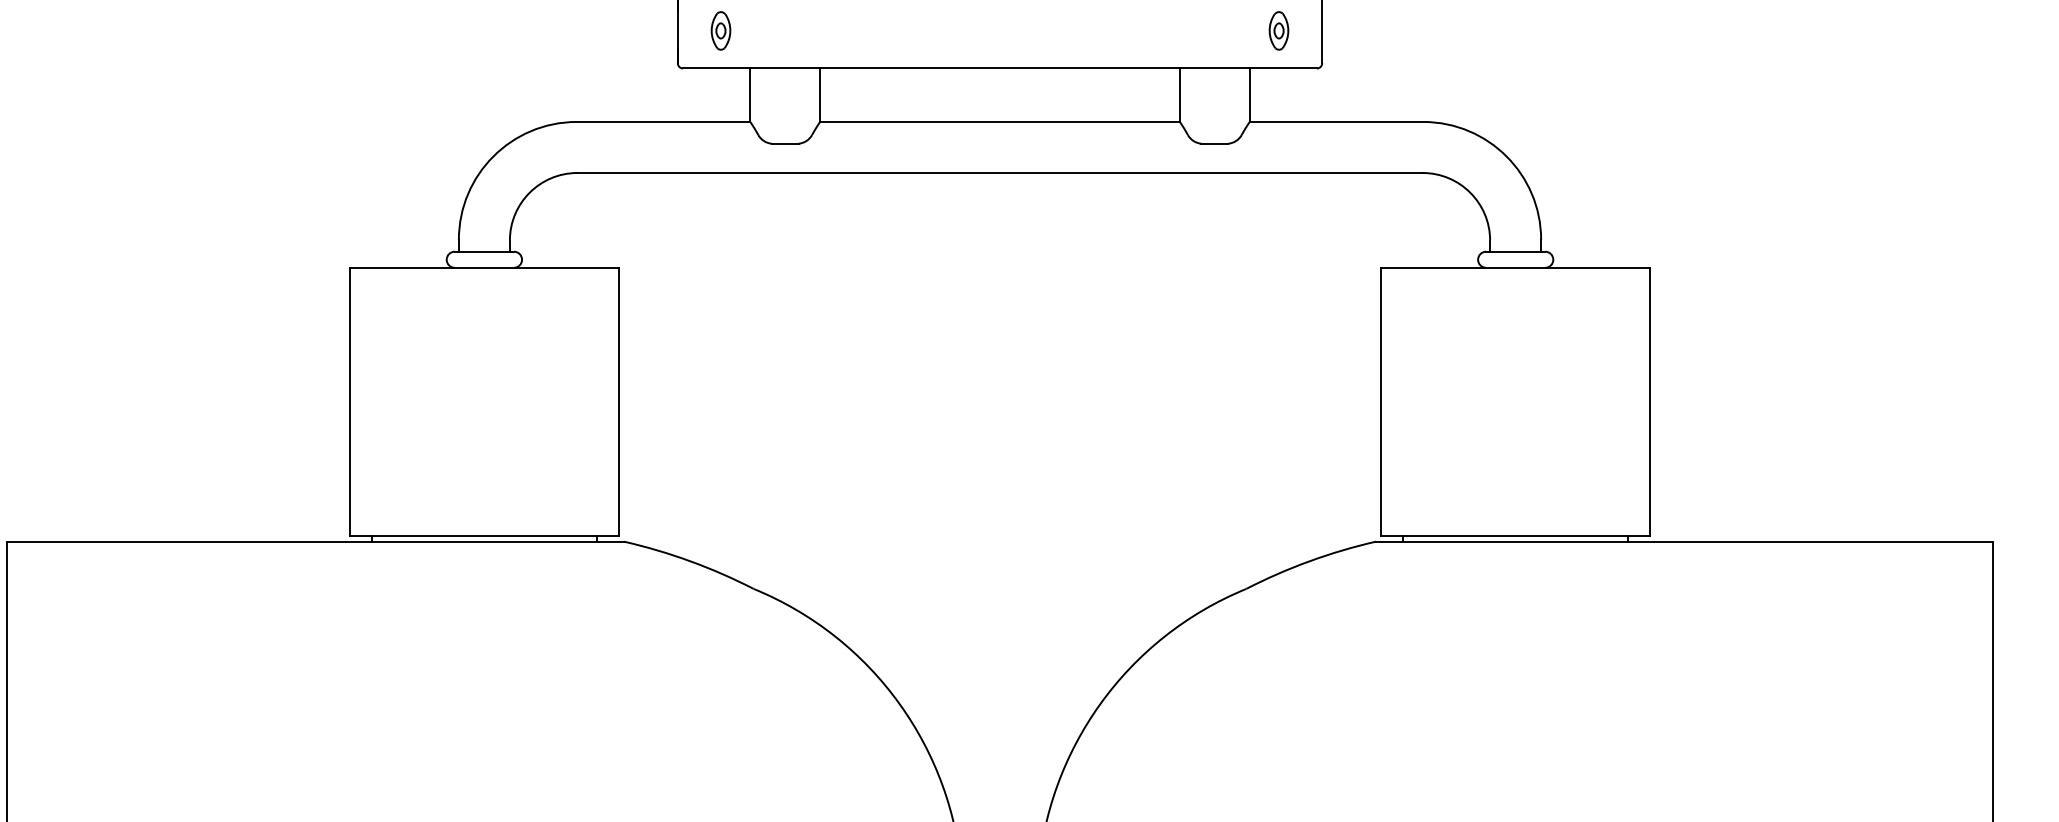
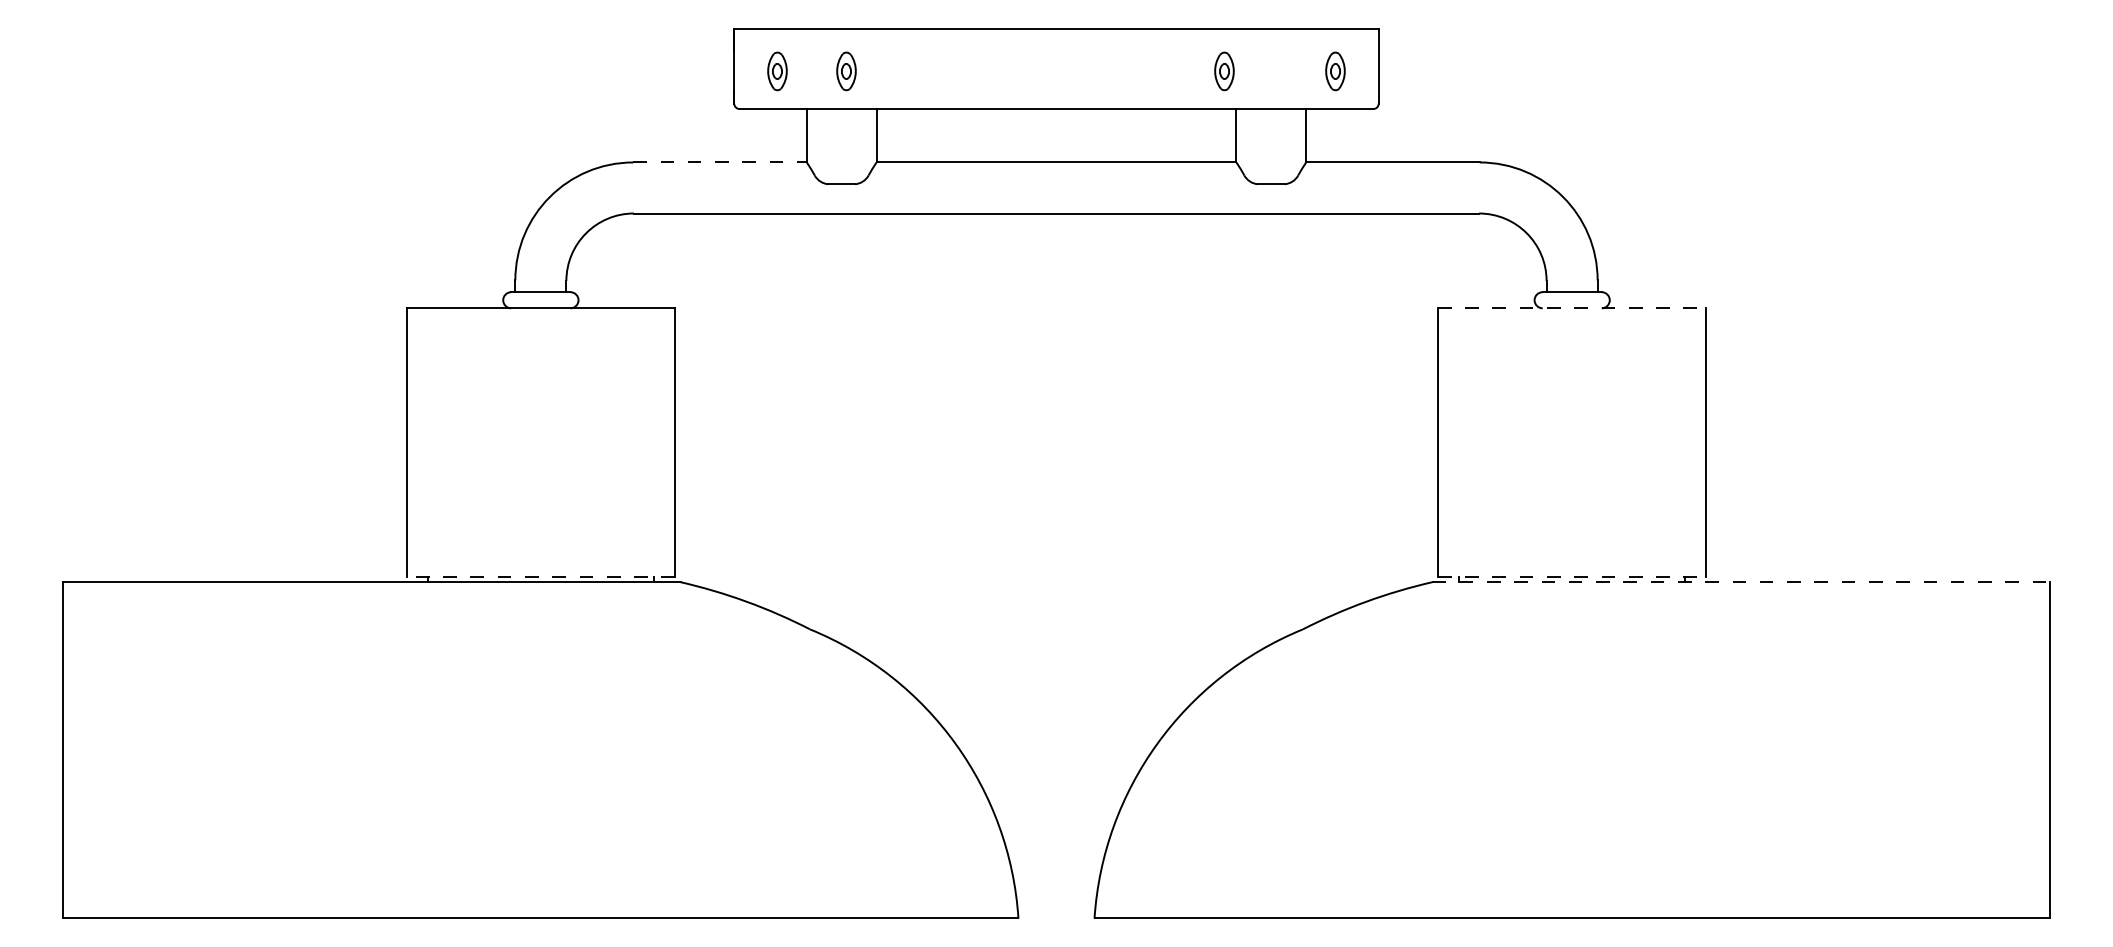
part: (790, 30) -> (846, 71), added
part: (1168, 30) -> (1224, 71), added
line: (664, 121) -> (720, 162), solid -> dashed
line: (1516, 267) -> (1572, 308), solid -> dashed
line: (484, 535) -> (540, 576), solid -> dashed
line: (1516, 535) -> (1572, 576), solid -> dashed
line: (1685, 541) -> (1741, 582), solid -> dashed

